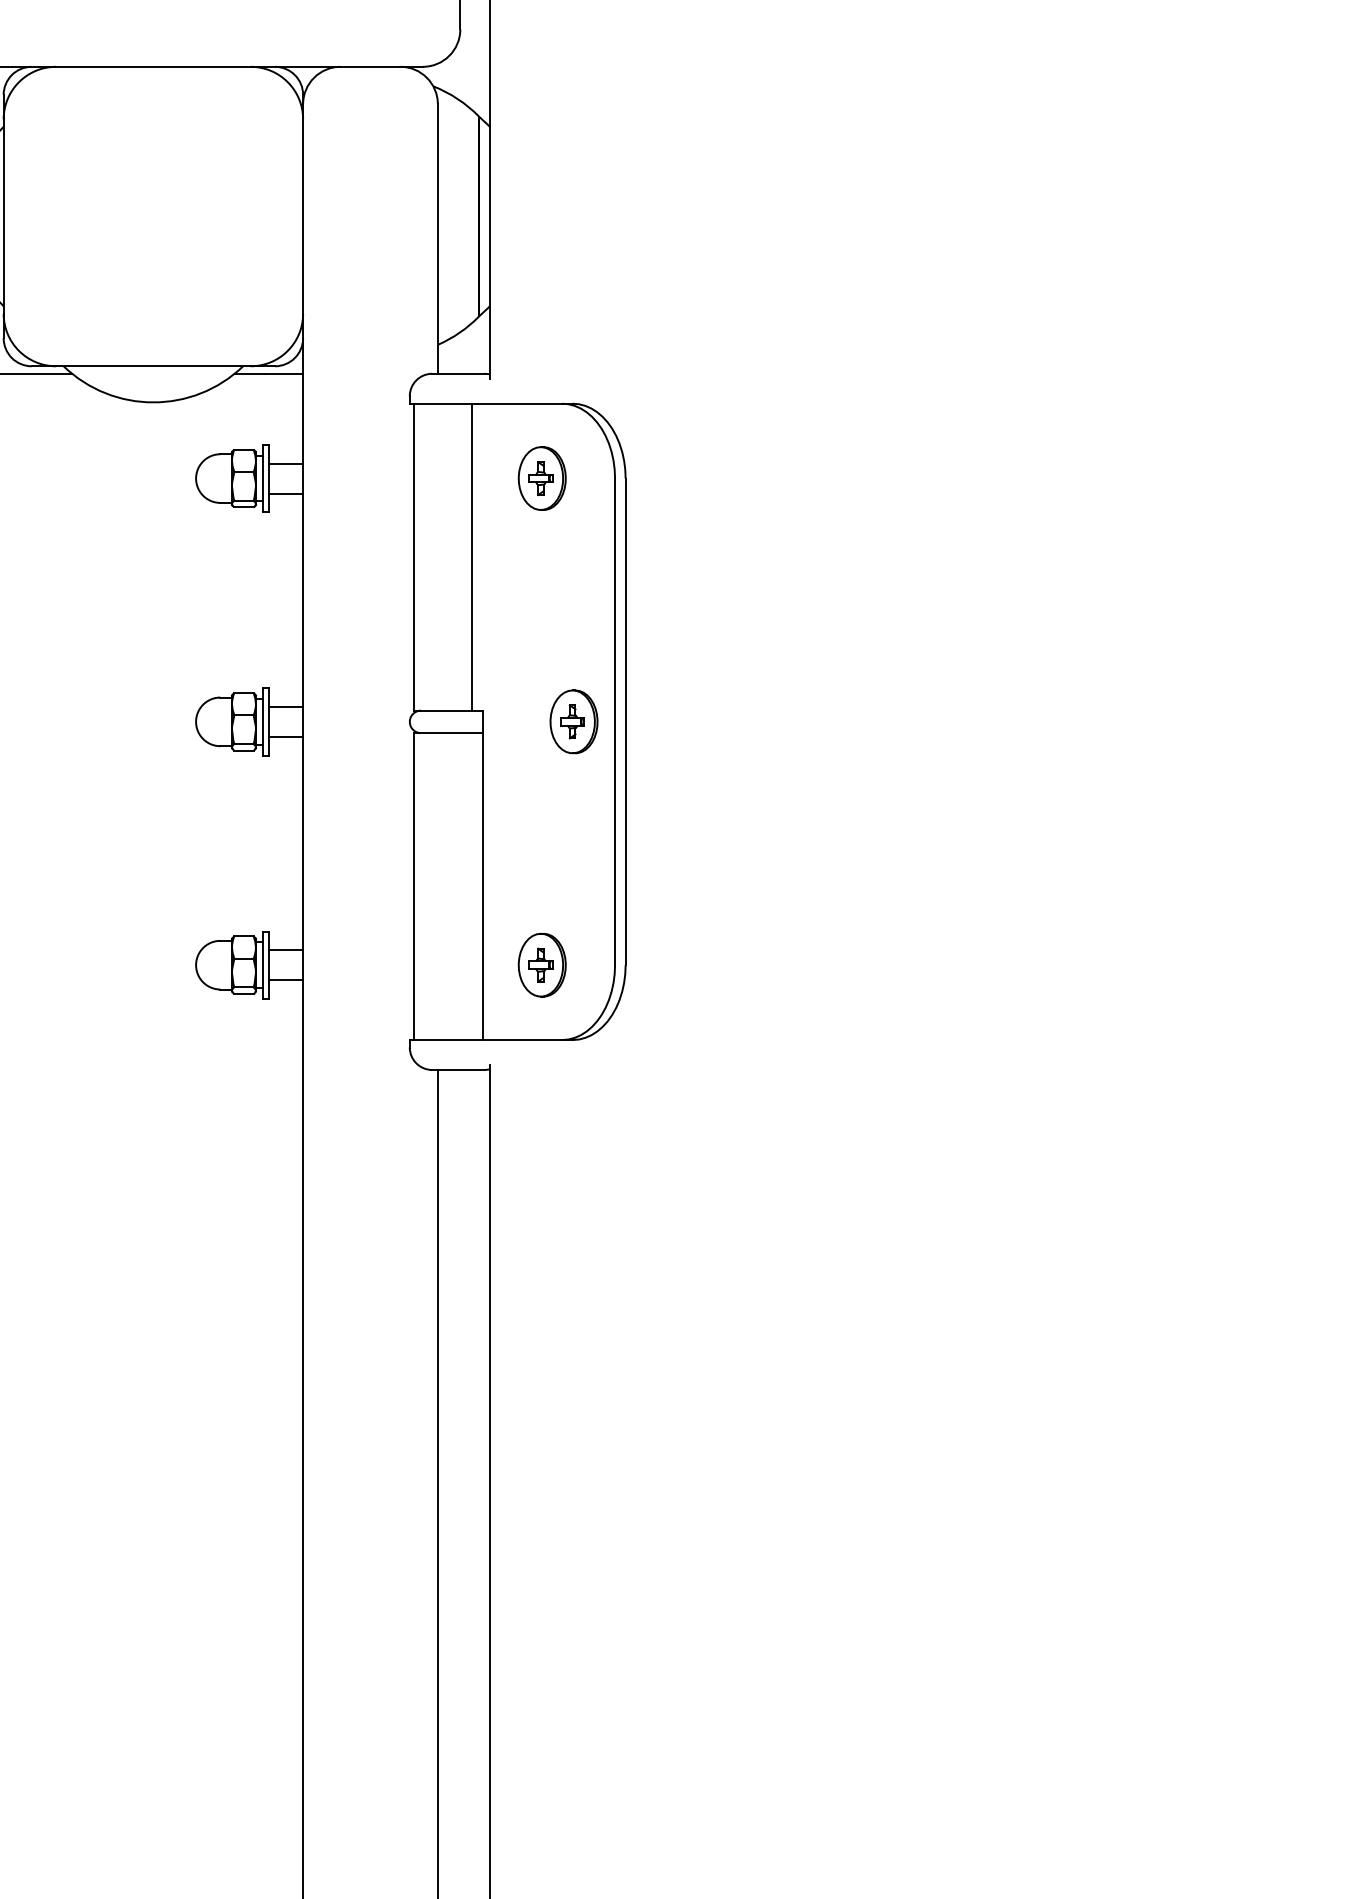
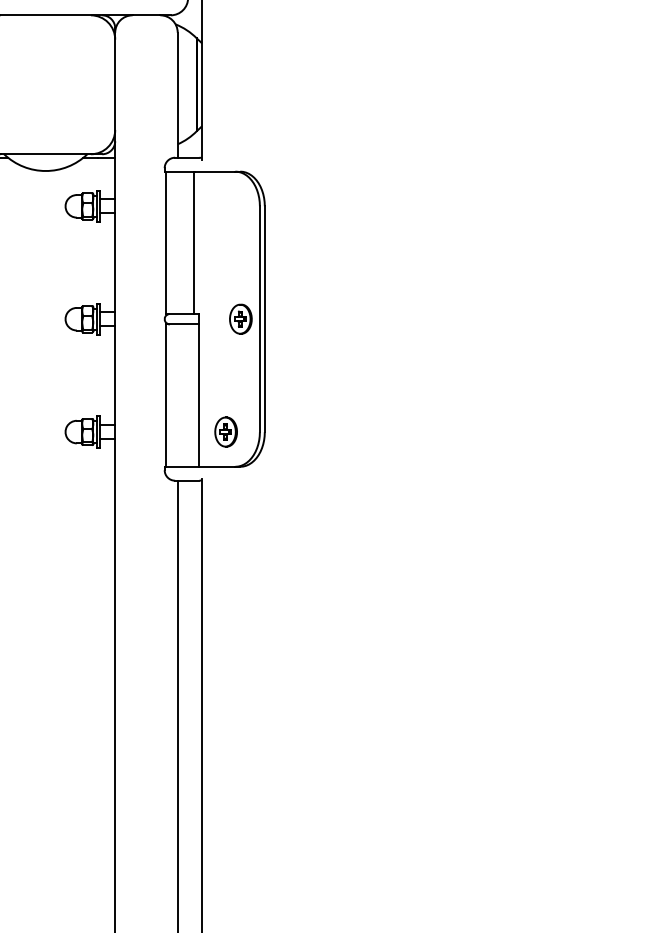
part: (540, 476) -> (225, 205), removed

